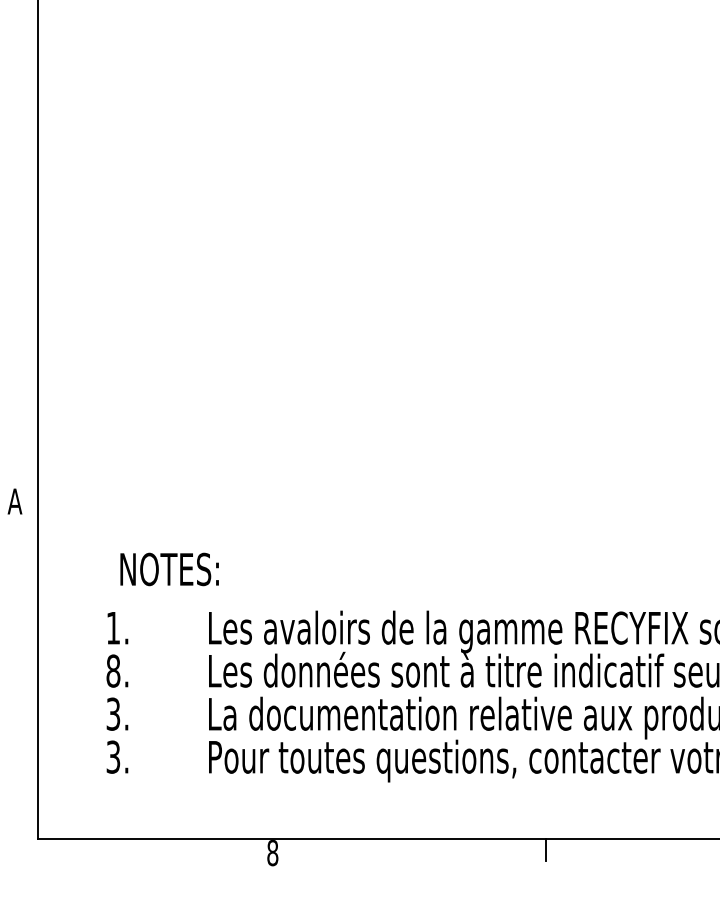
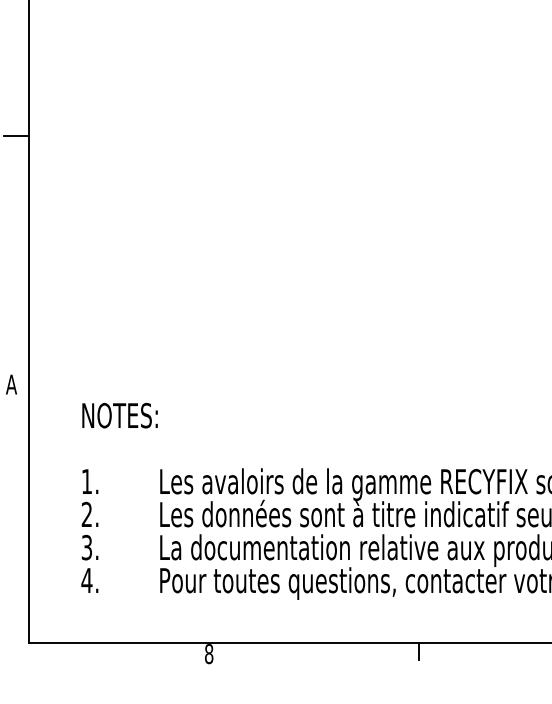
line: (21, 177) -> (16, 136), added
text: (168, 569) -> (119, 415), moved
text: (112, 670) -> (86, 514), 8. -> 2.
text: (112, 757) -> (86, 580), 3. -> 4.

